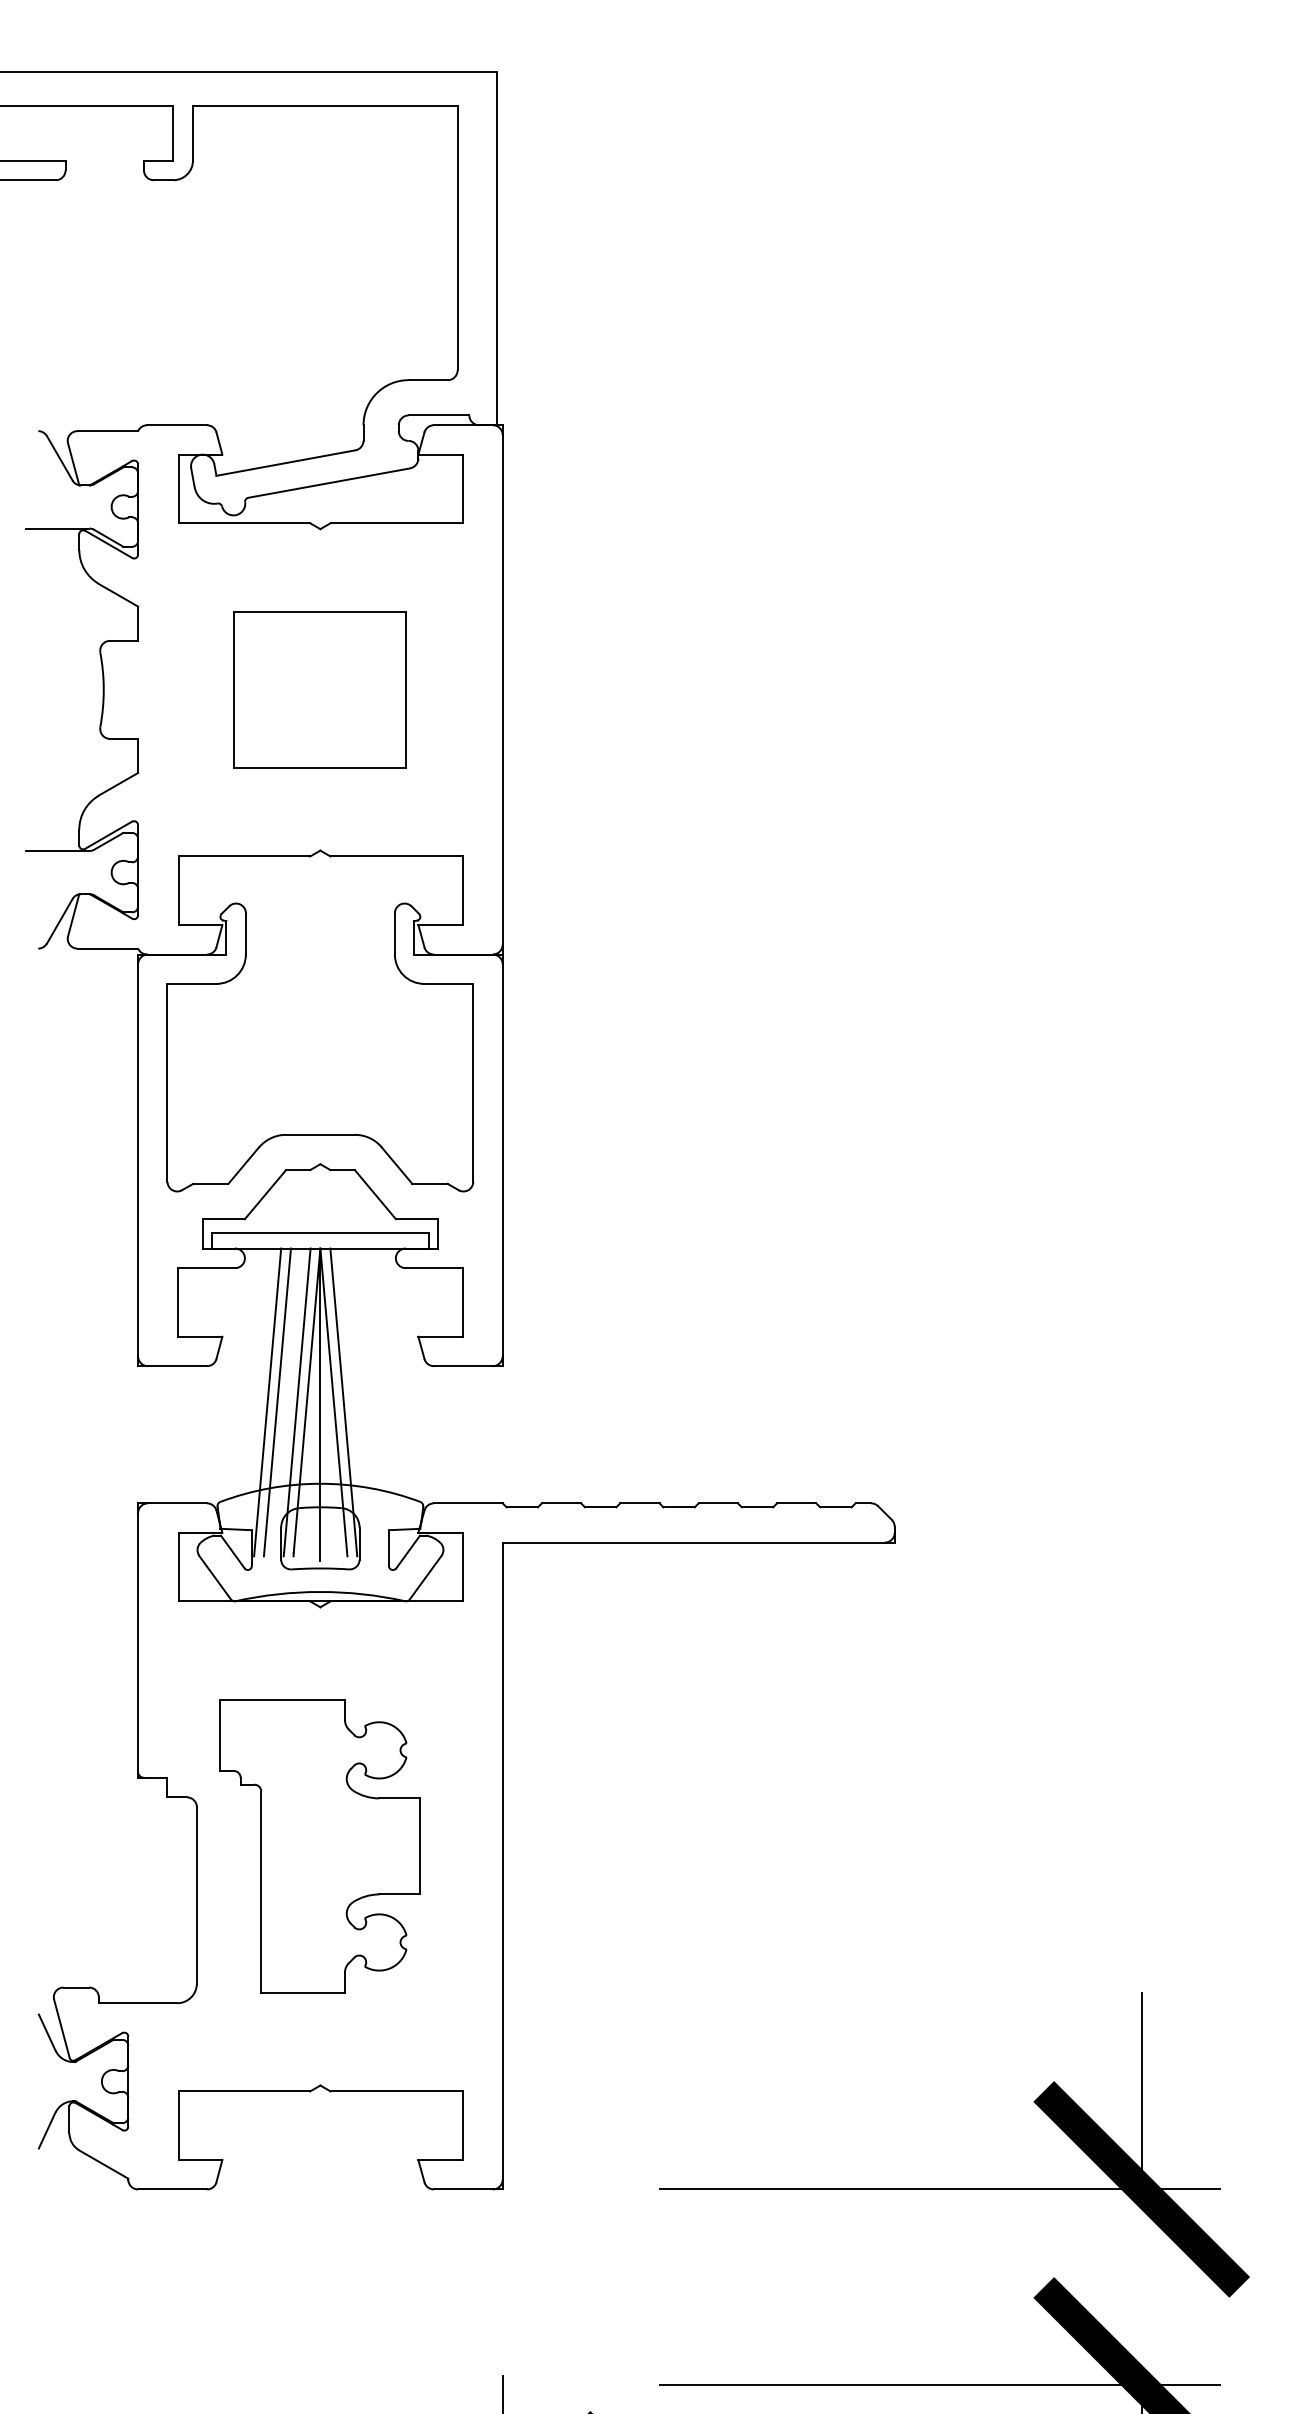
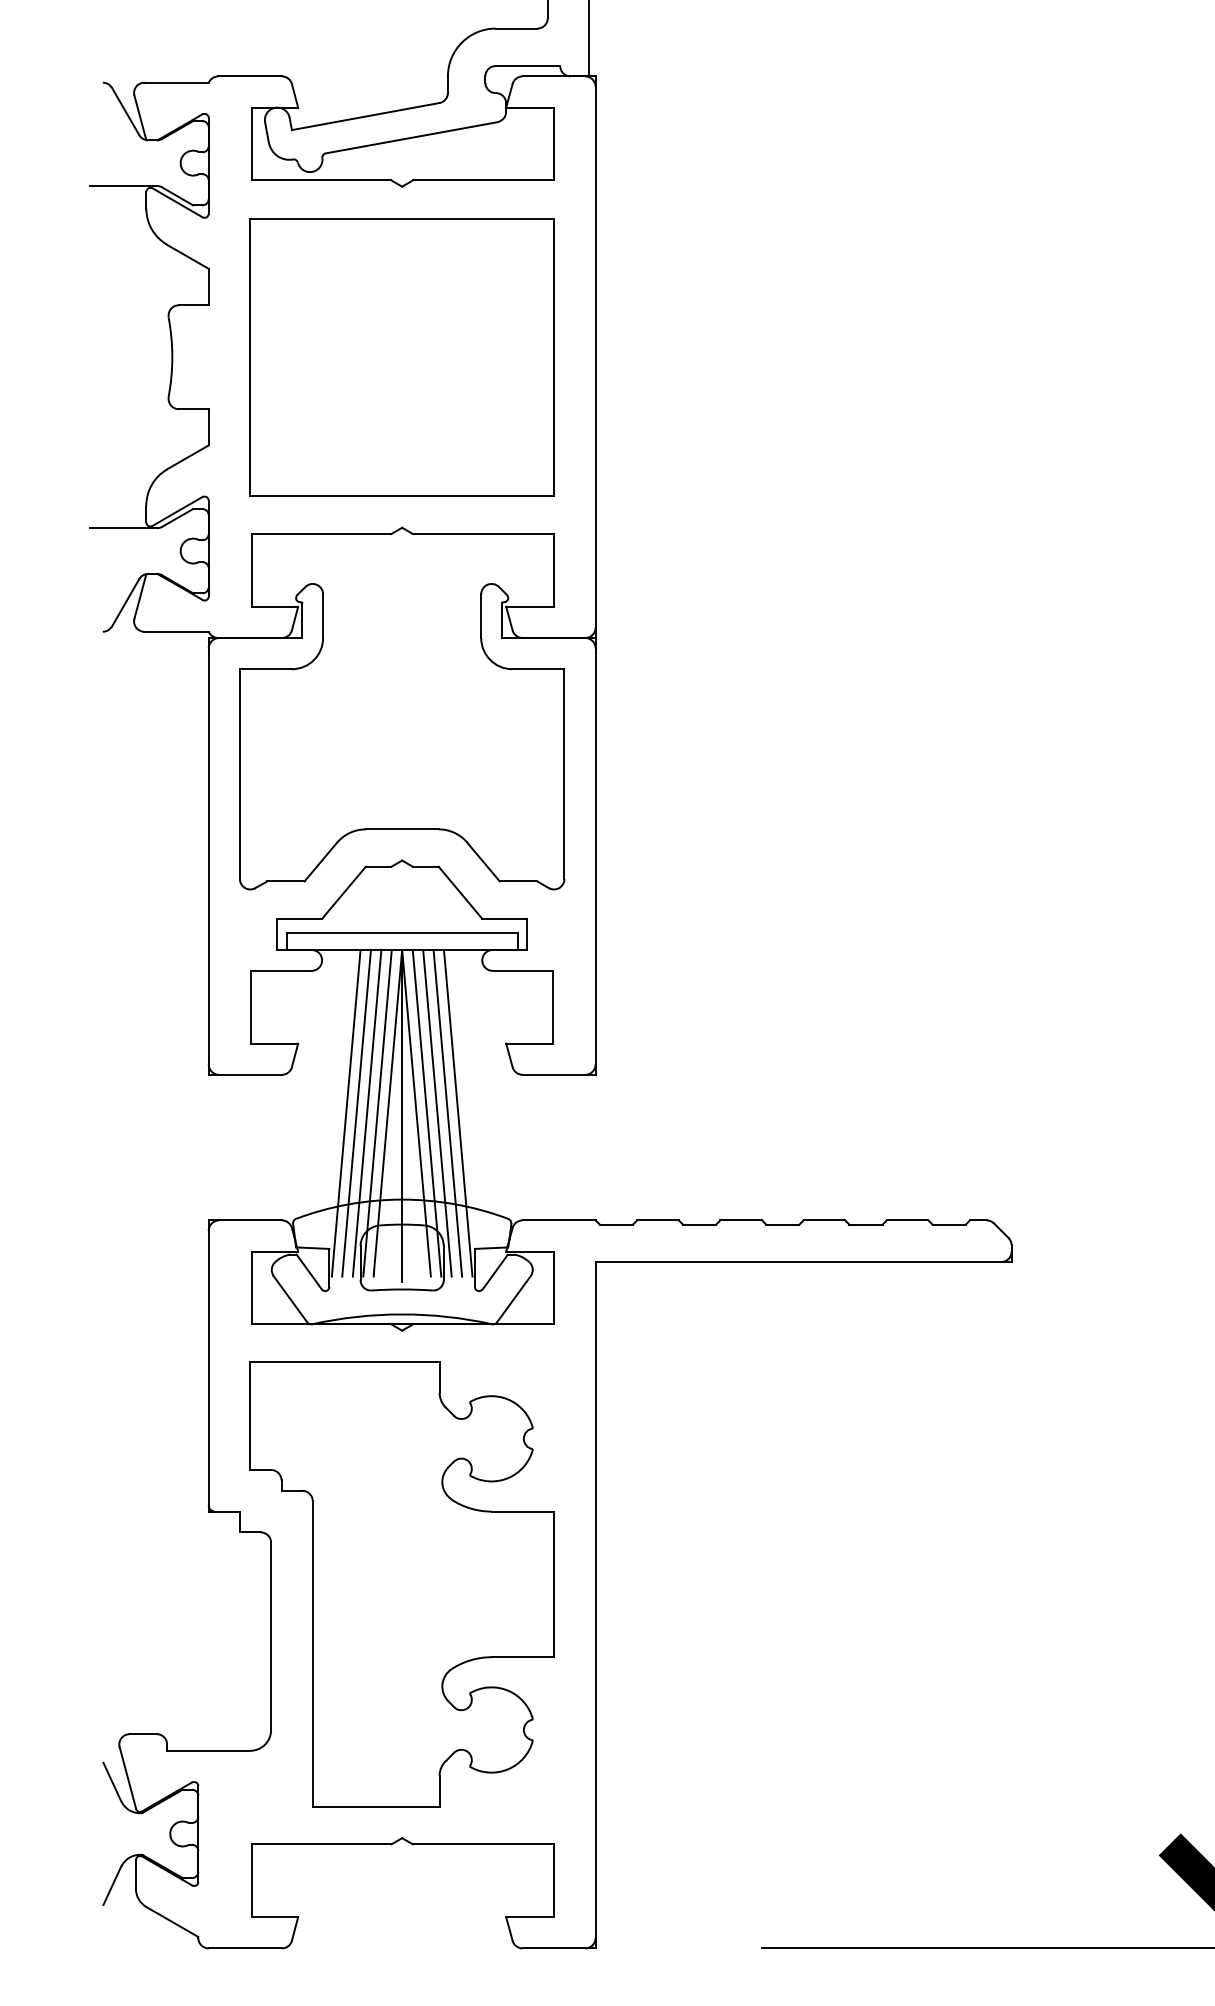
part: (319, 689) -> (401, 356), size x1.67
line: (286, 1402) -> (366, 1113), added
line: (353, 1402) -> (437, 1113), added
line: (362, 1402) -> (446, 1113), added
line: (372, 1402) -> (457, 1113), added
part: (319, 1846) -> (401, 1584), size x1.43

